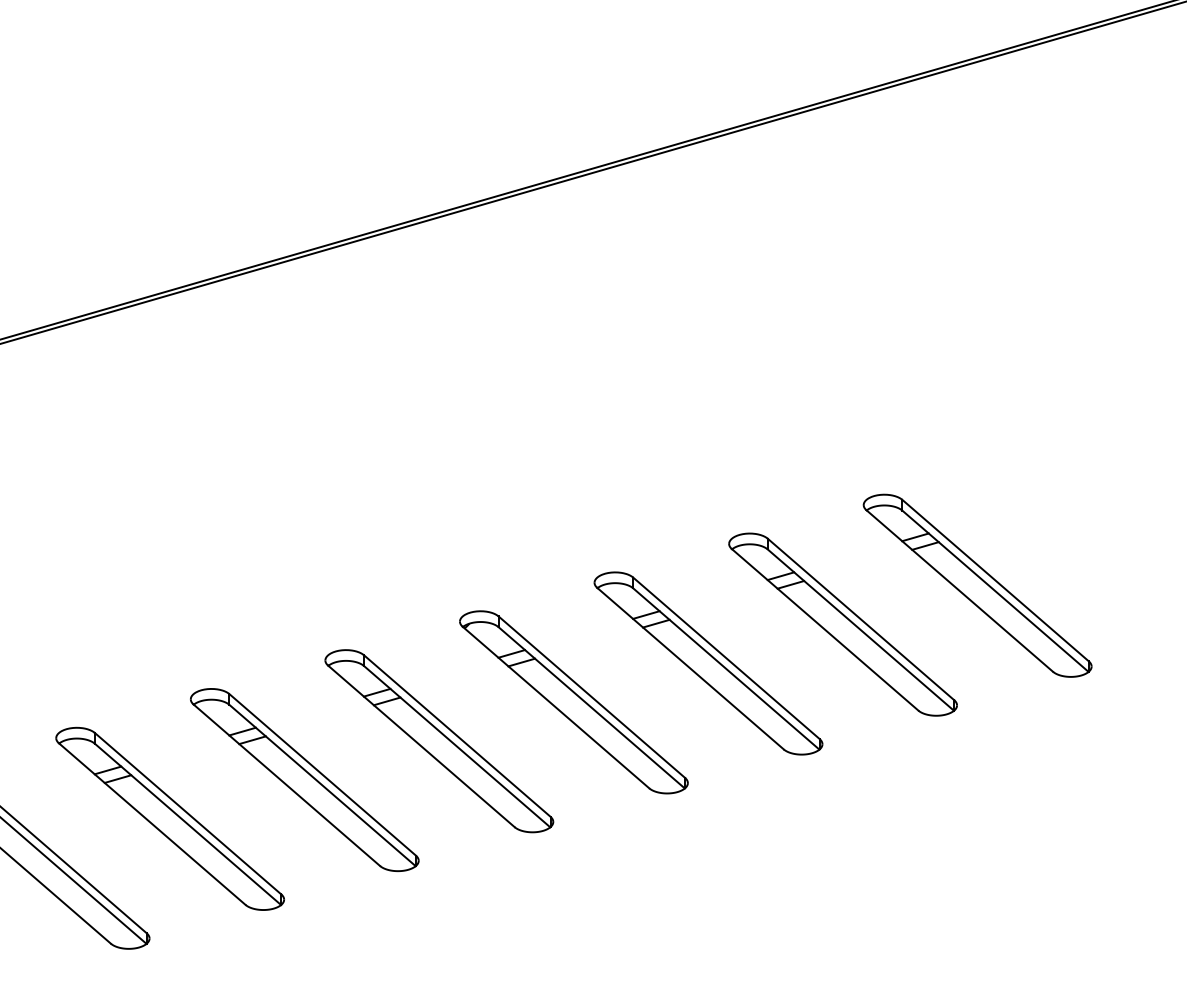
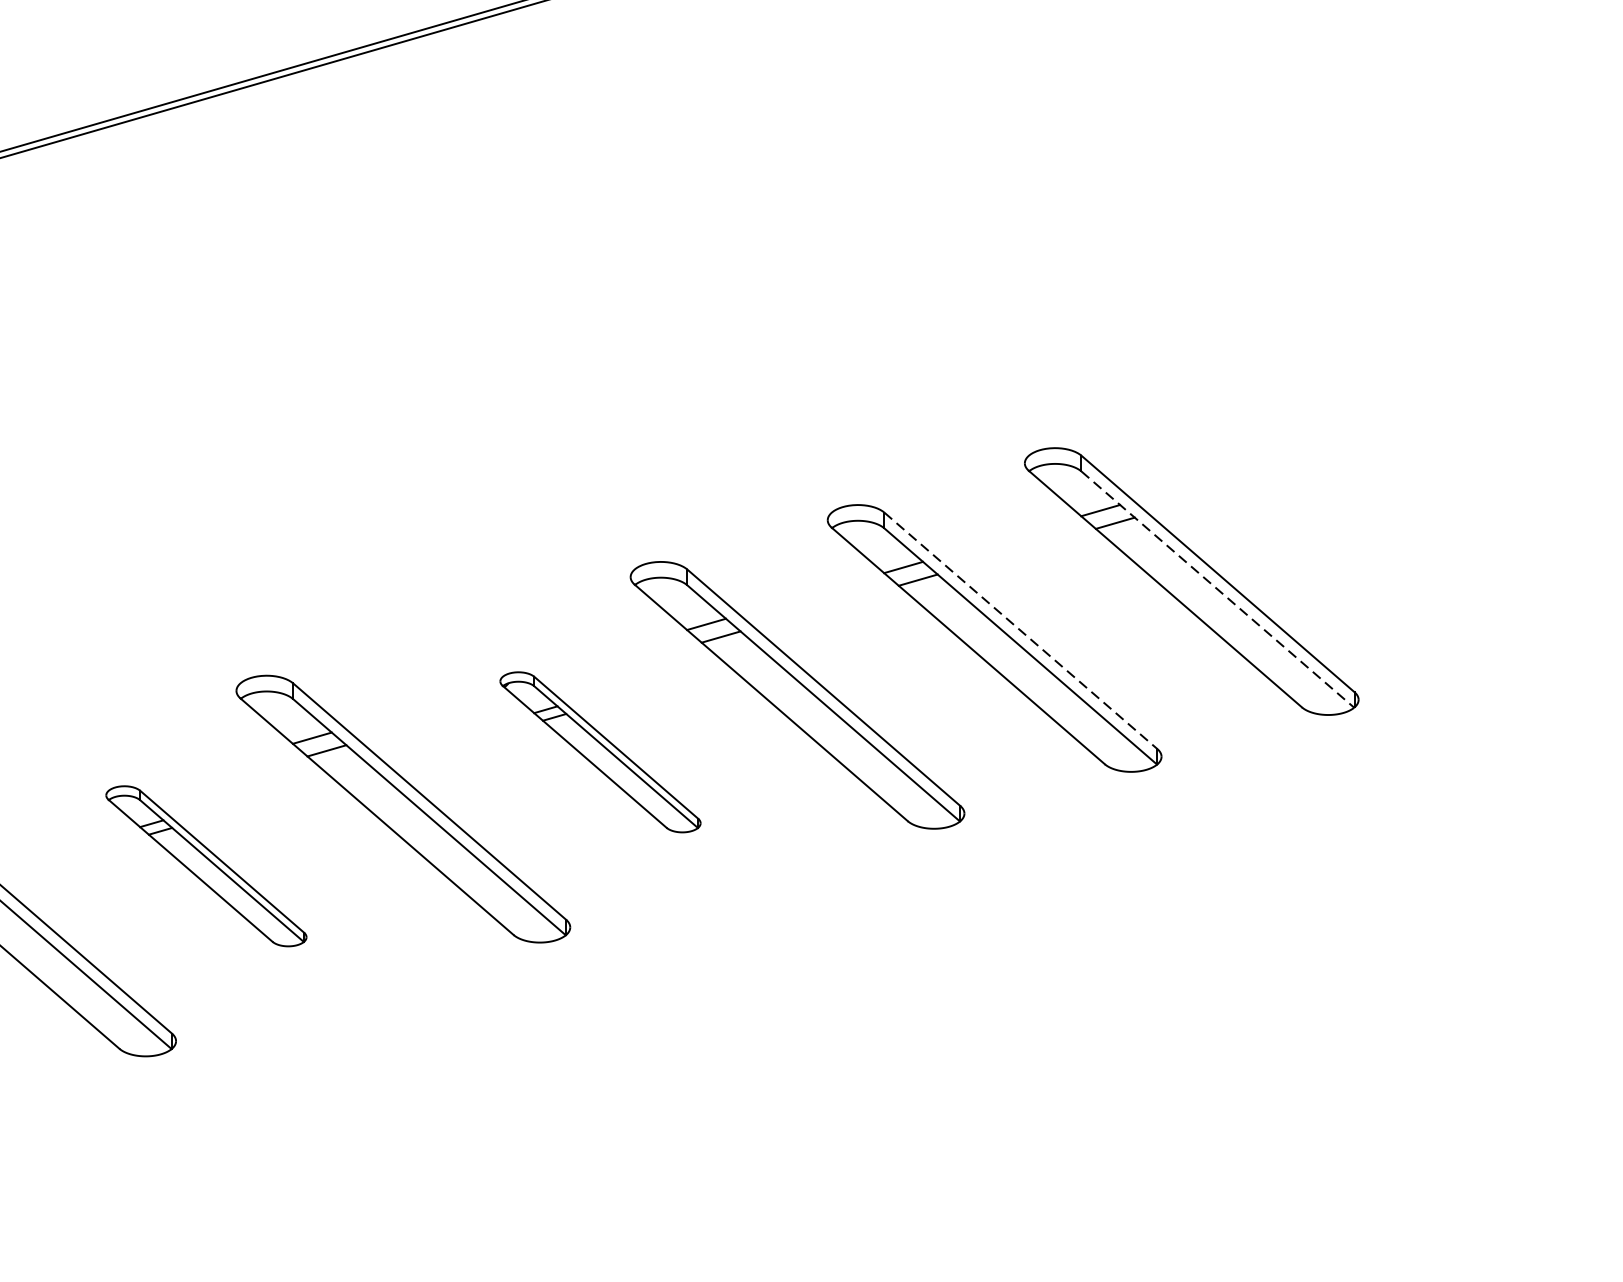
line: (995, 591) -> (1217, 589), solid -> dashed
line: (861, 619) -> (1021, 630), solid -> dashed
part: (573, 702) -> (599, 752), size x0.6
part: (304, 780) -> (205, 866), size x0.6

